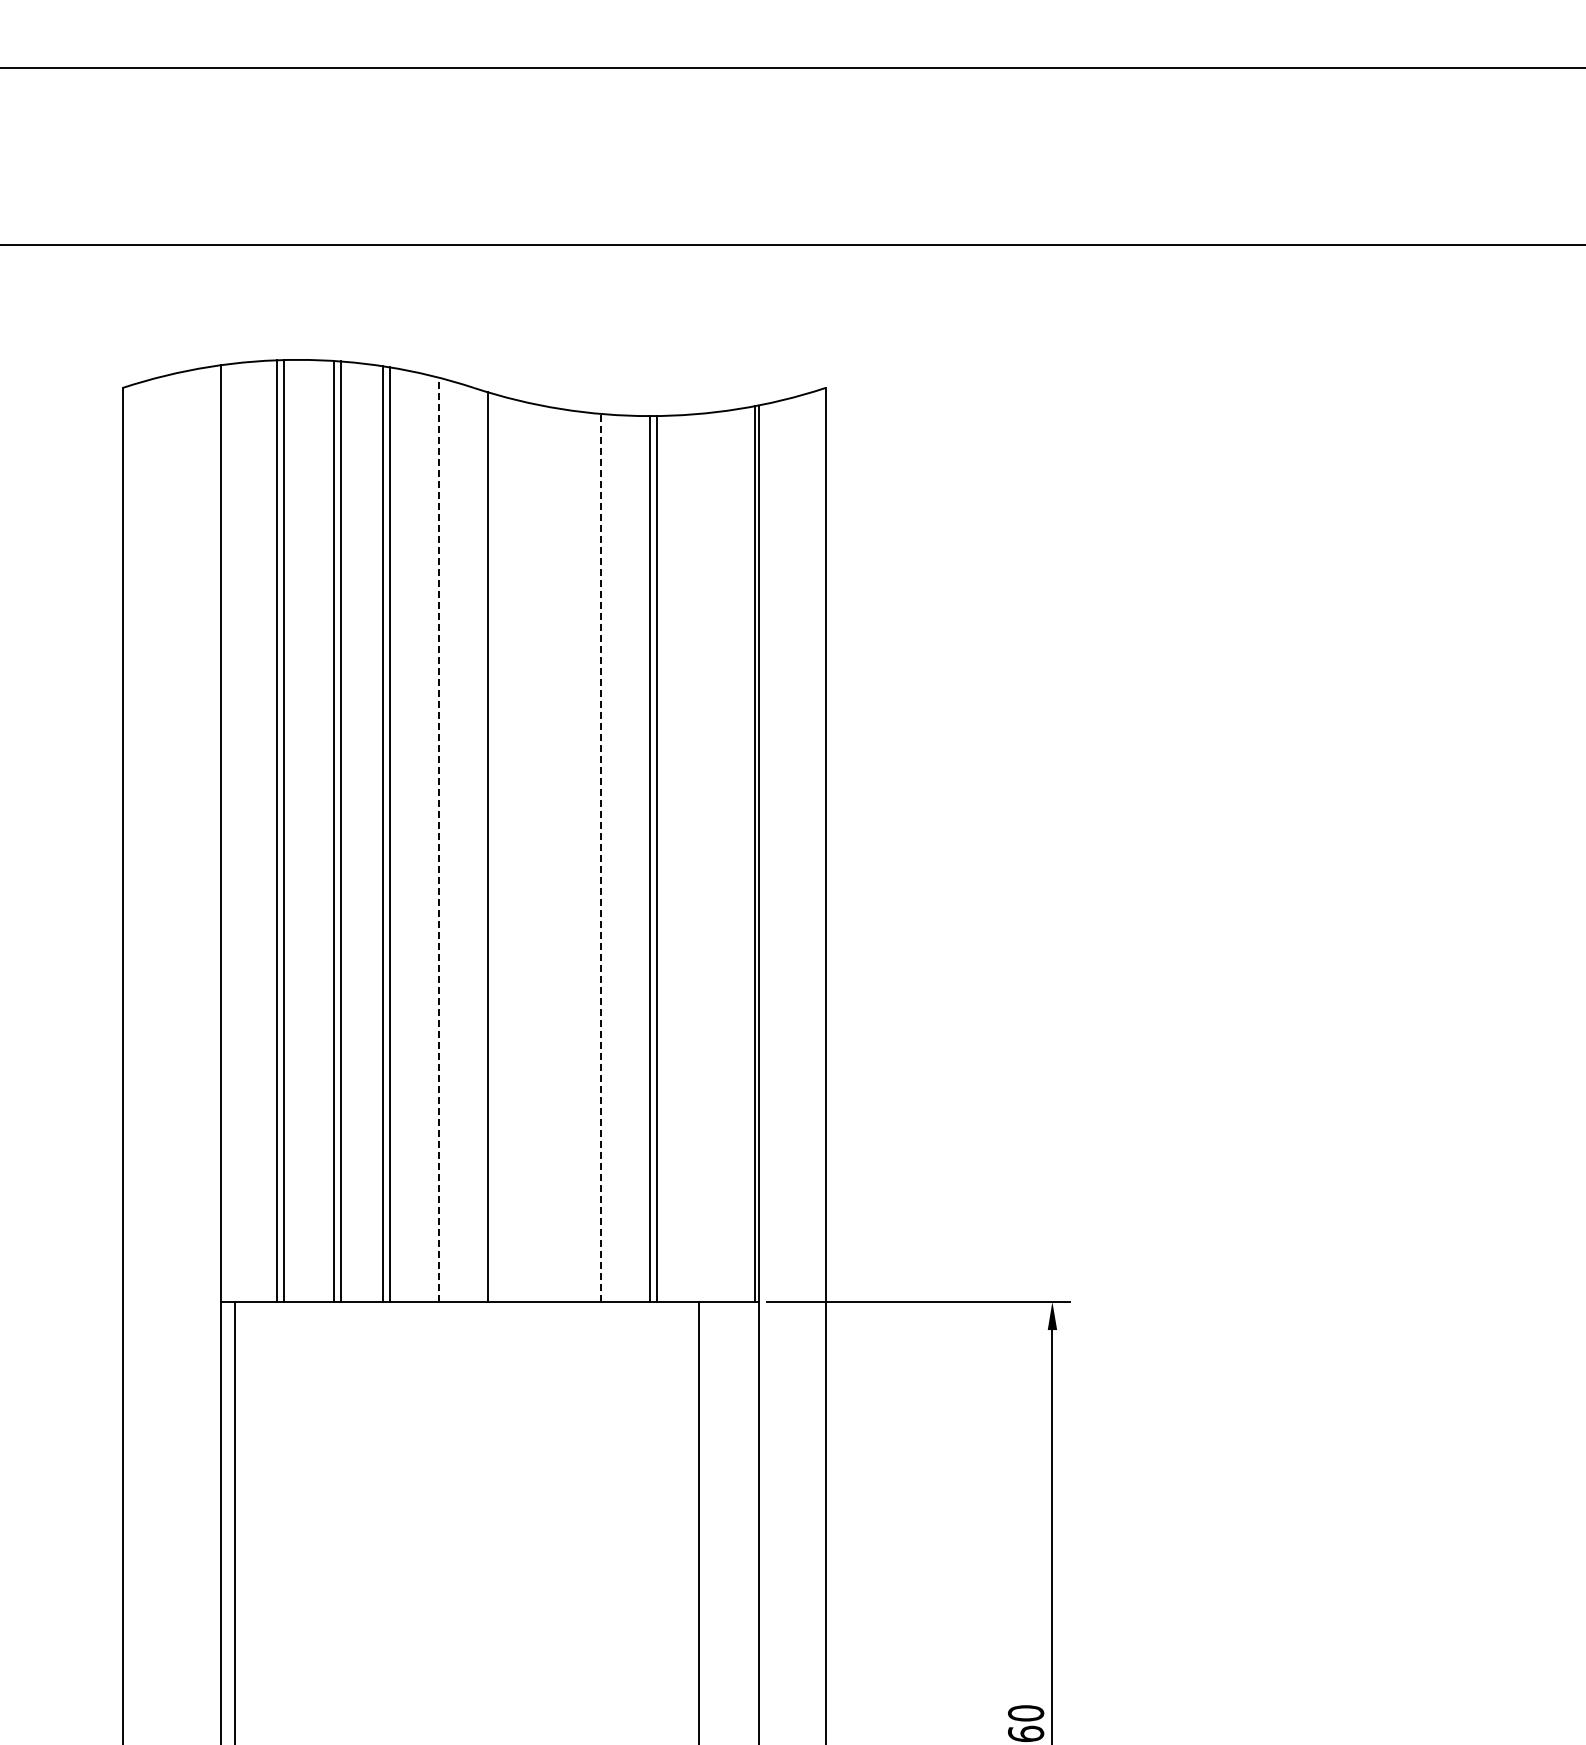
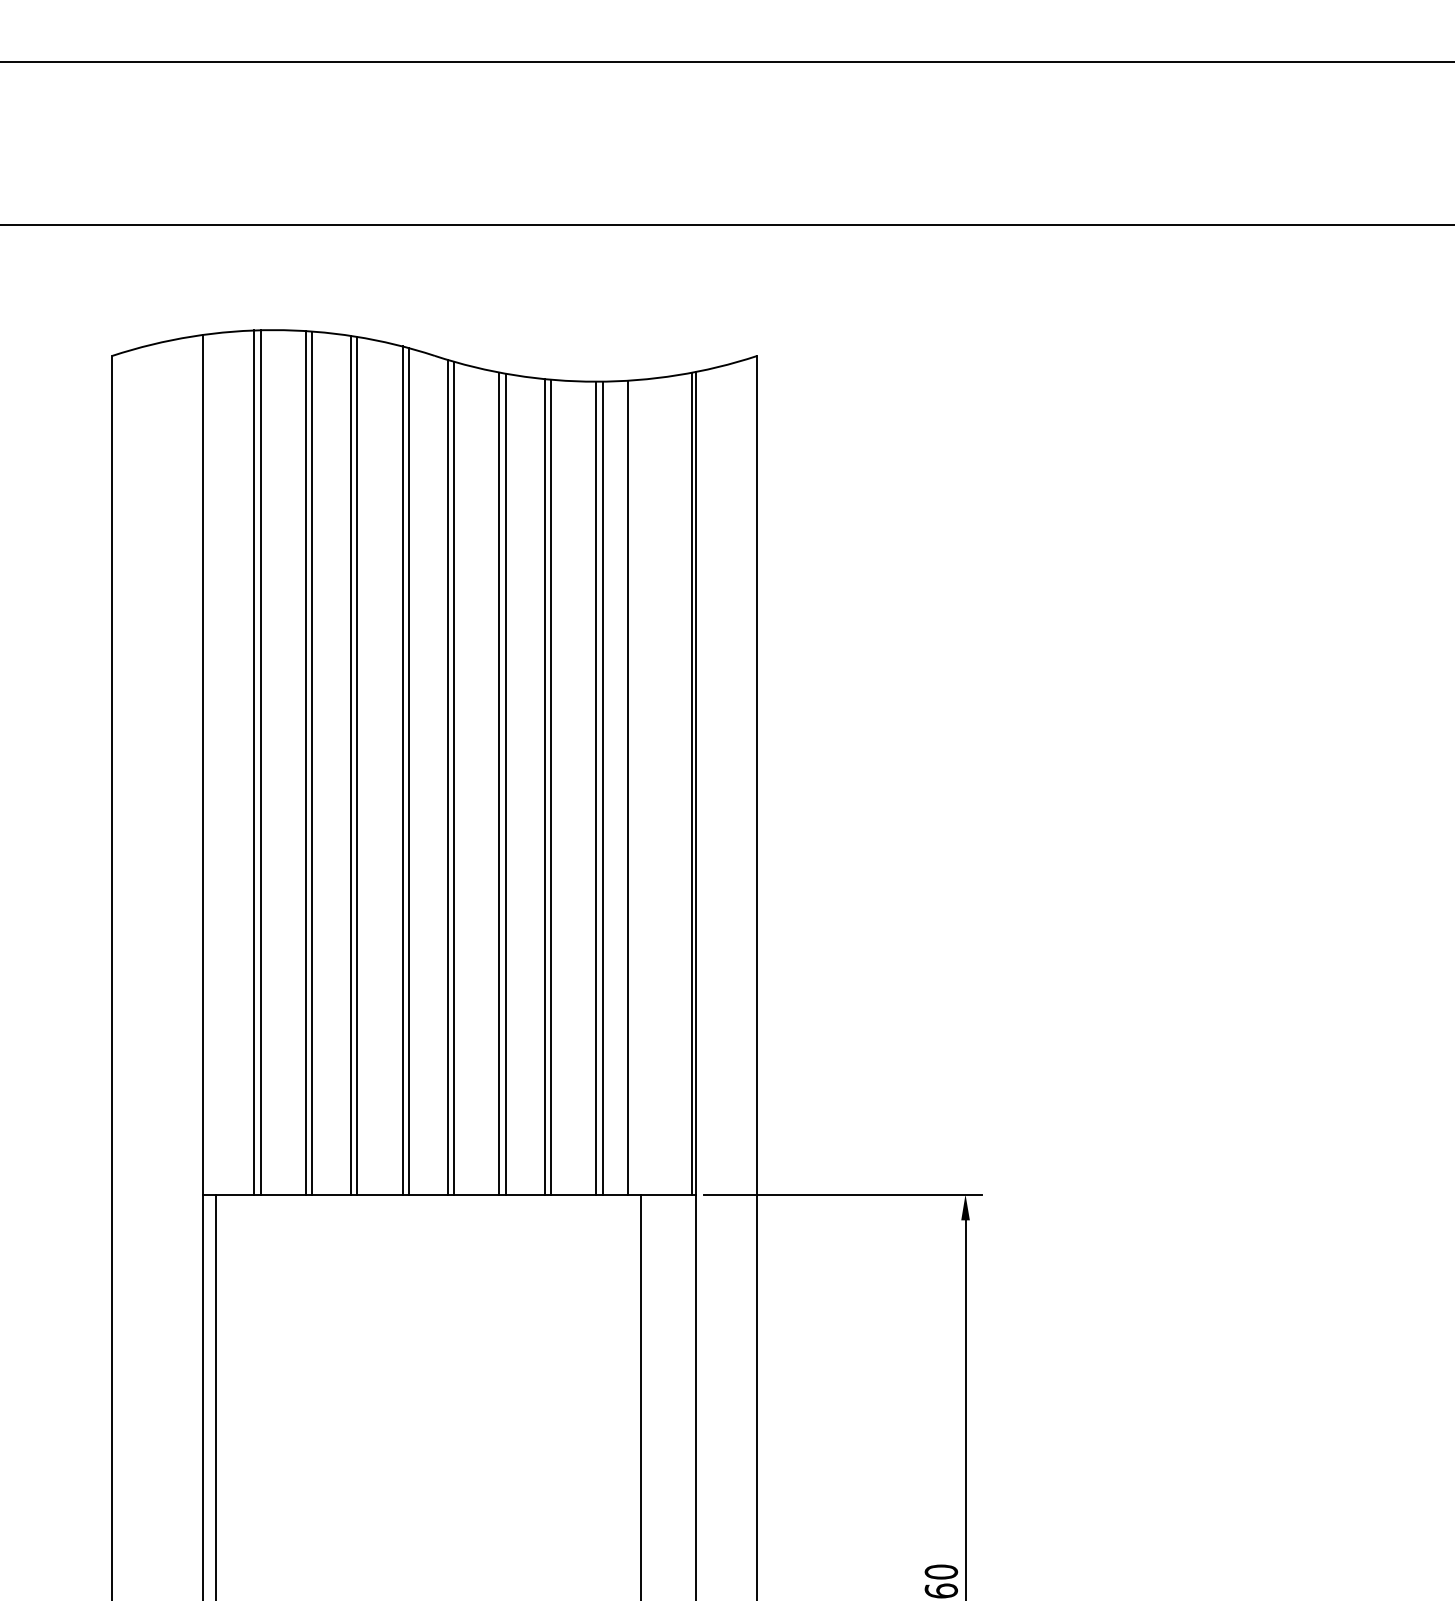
line: (438, 839) -> (402, 770), dashed -> solid
line: (446, 840) -> (409, 771), added
line: (495, 847) -> (454, 777), added
line: (544, 853) -> (499, 783), added
line: (551, 854) -> (505, 783), added
line: (593, 857) -> (544, 786), added
line: (600, 857) -> (550, 786), dashed -> solid
line: (685, 858) -> (628, 787), added

